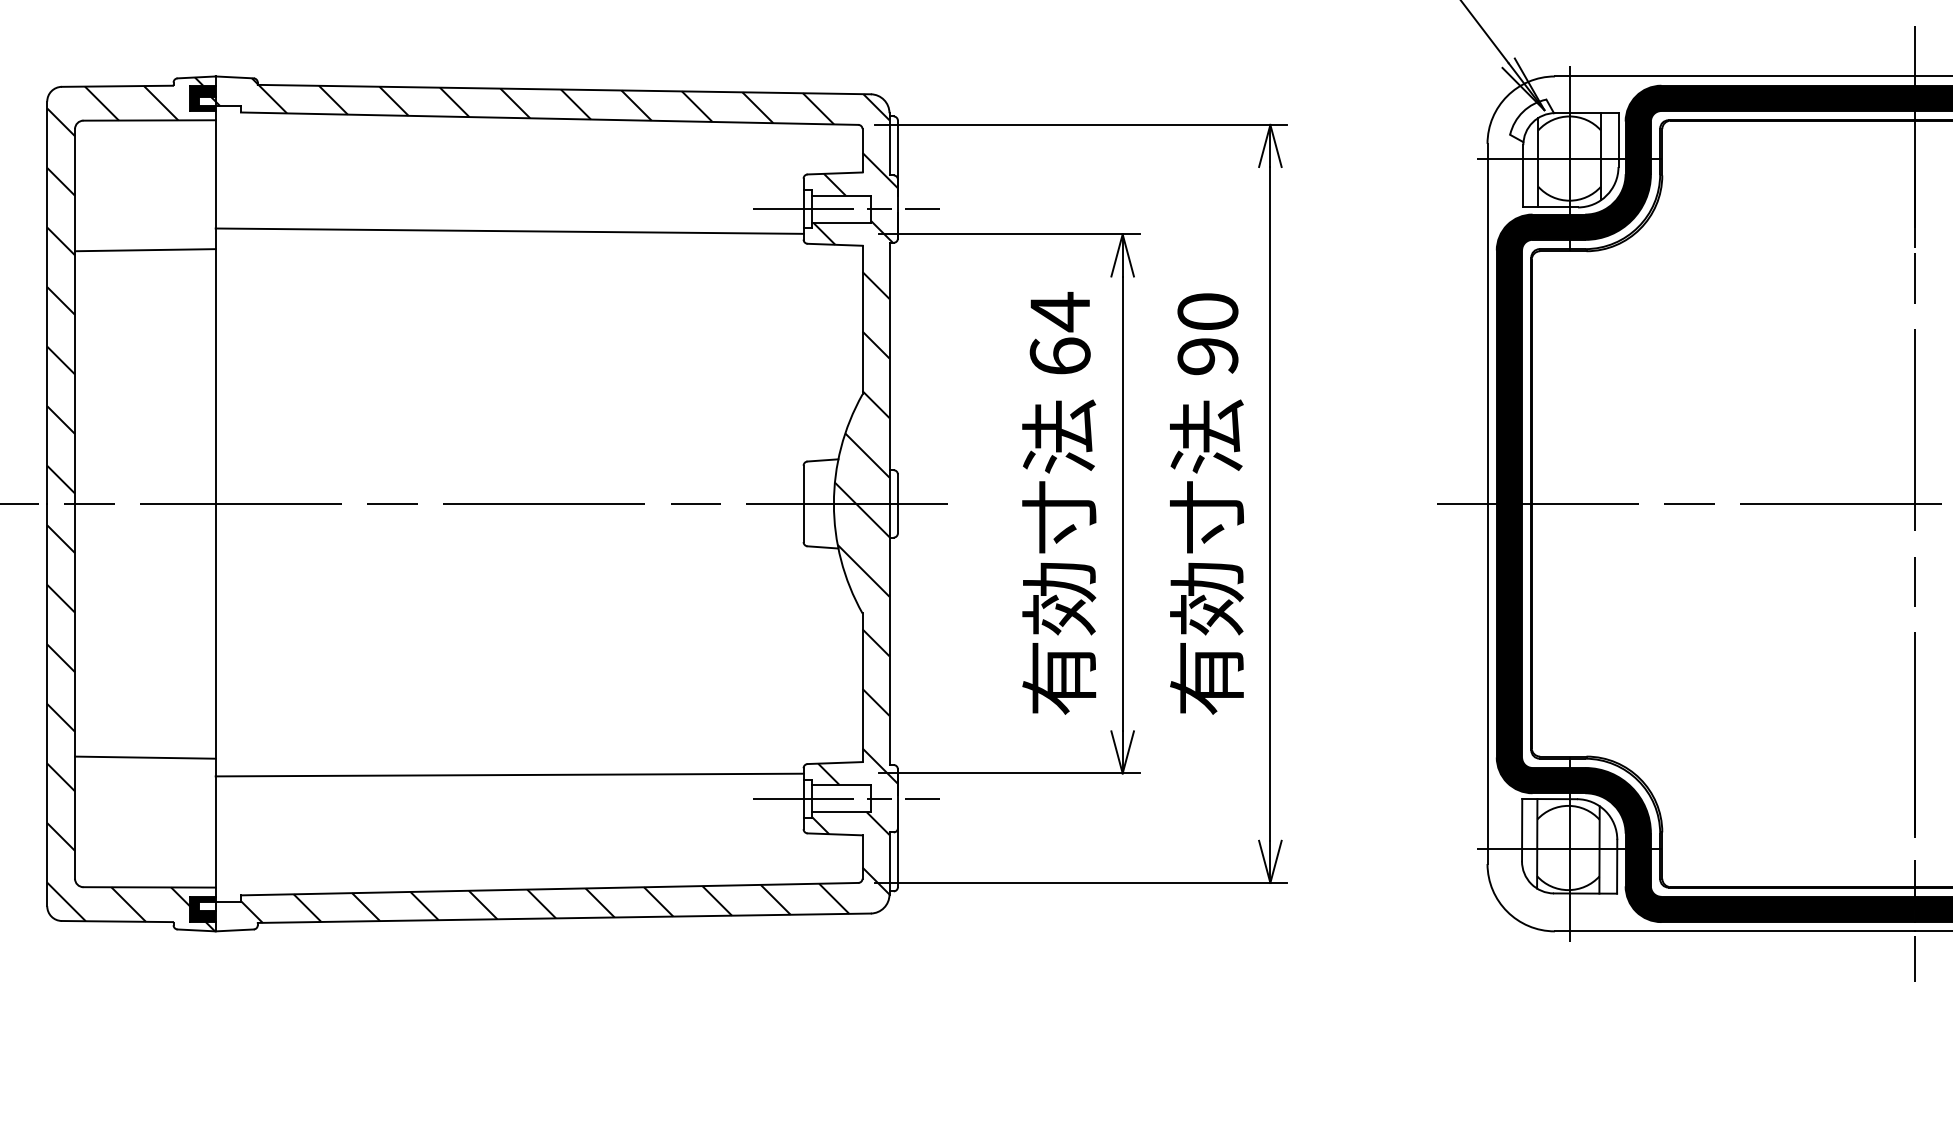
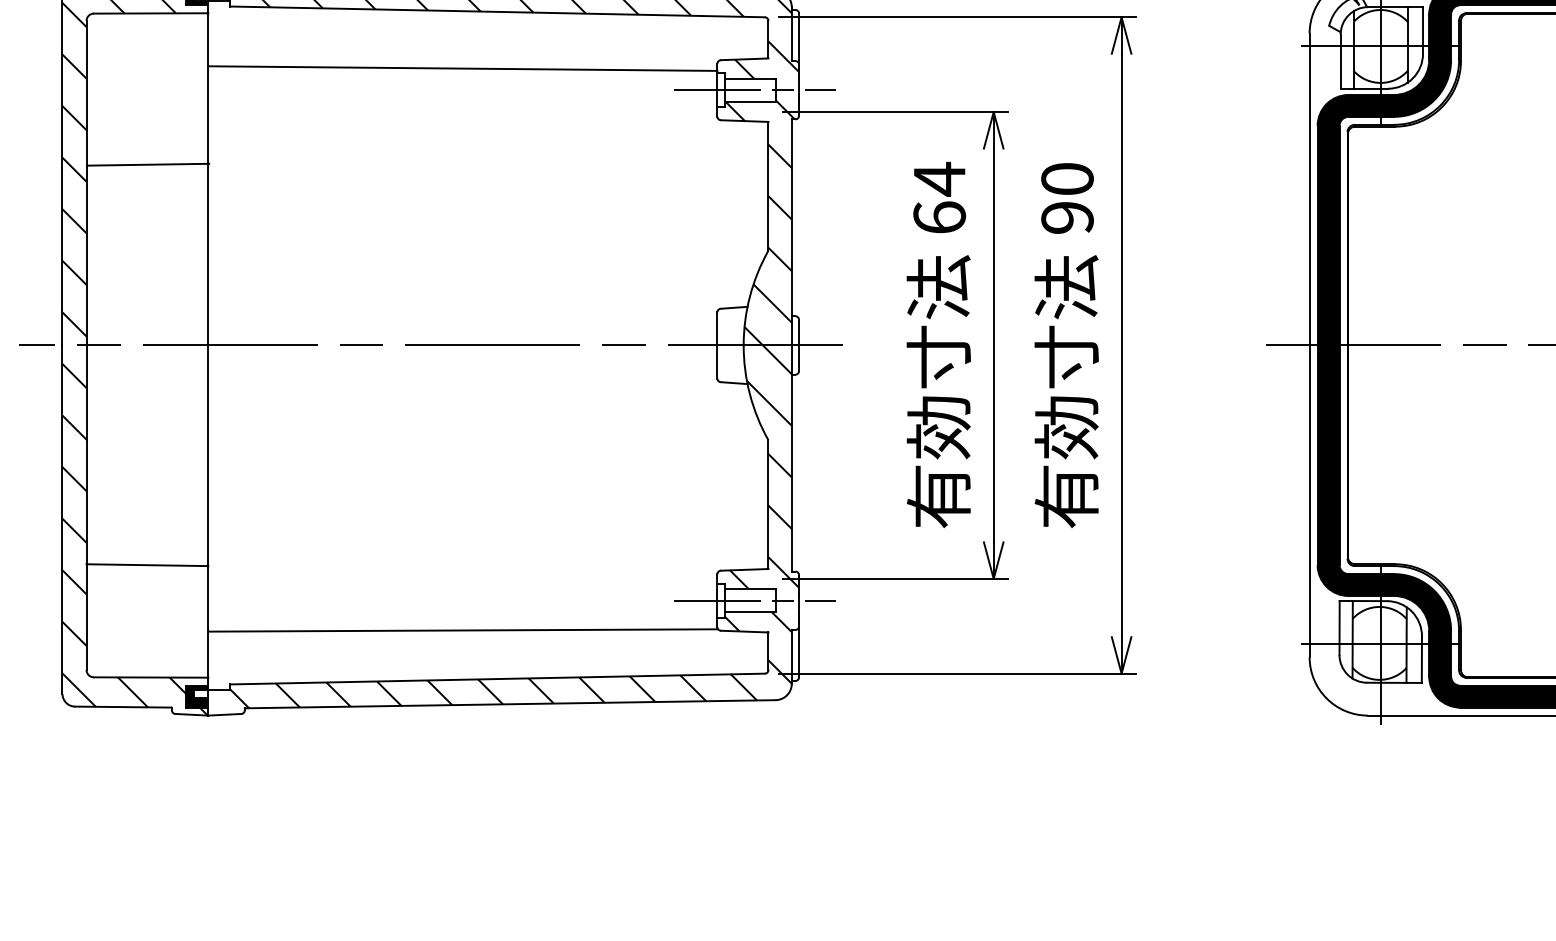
line: (509, 230) -> (462, 68), moved
line: (145, 250) -> (148, 165), moved
line: (509, 774) -> (462, 629), moved

